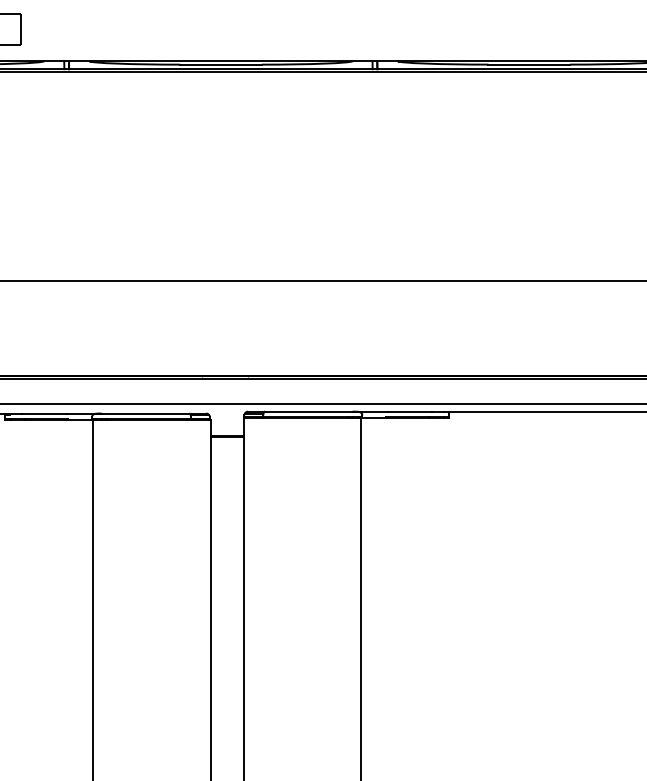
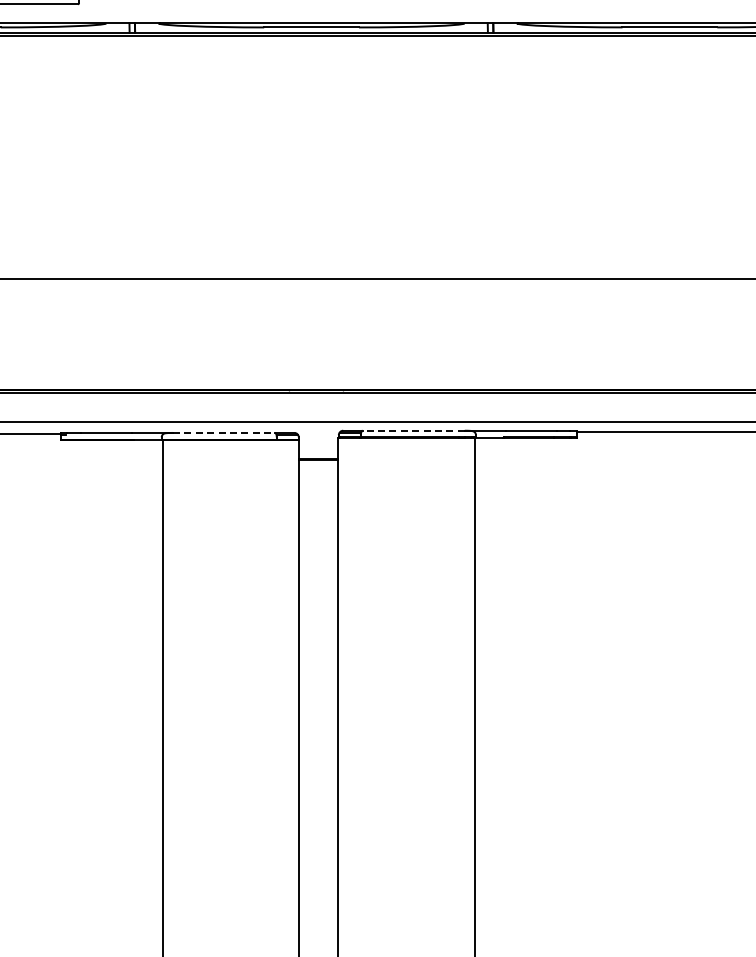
line: (308, 411) -> (413, 430), solid -> dashed
line: (146, 413) -> (224, 432), solid -> dashed

